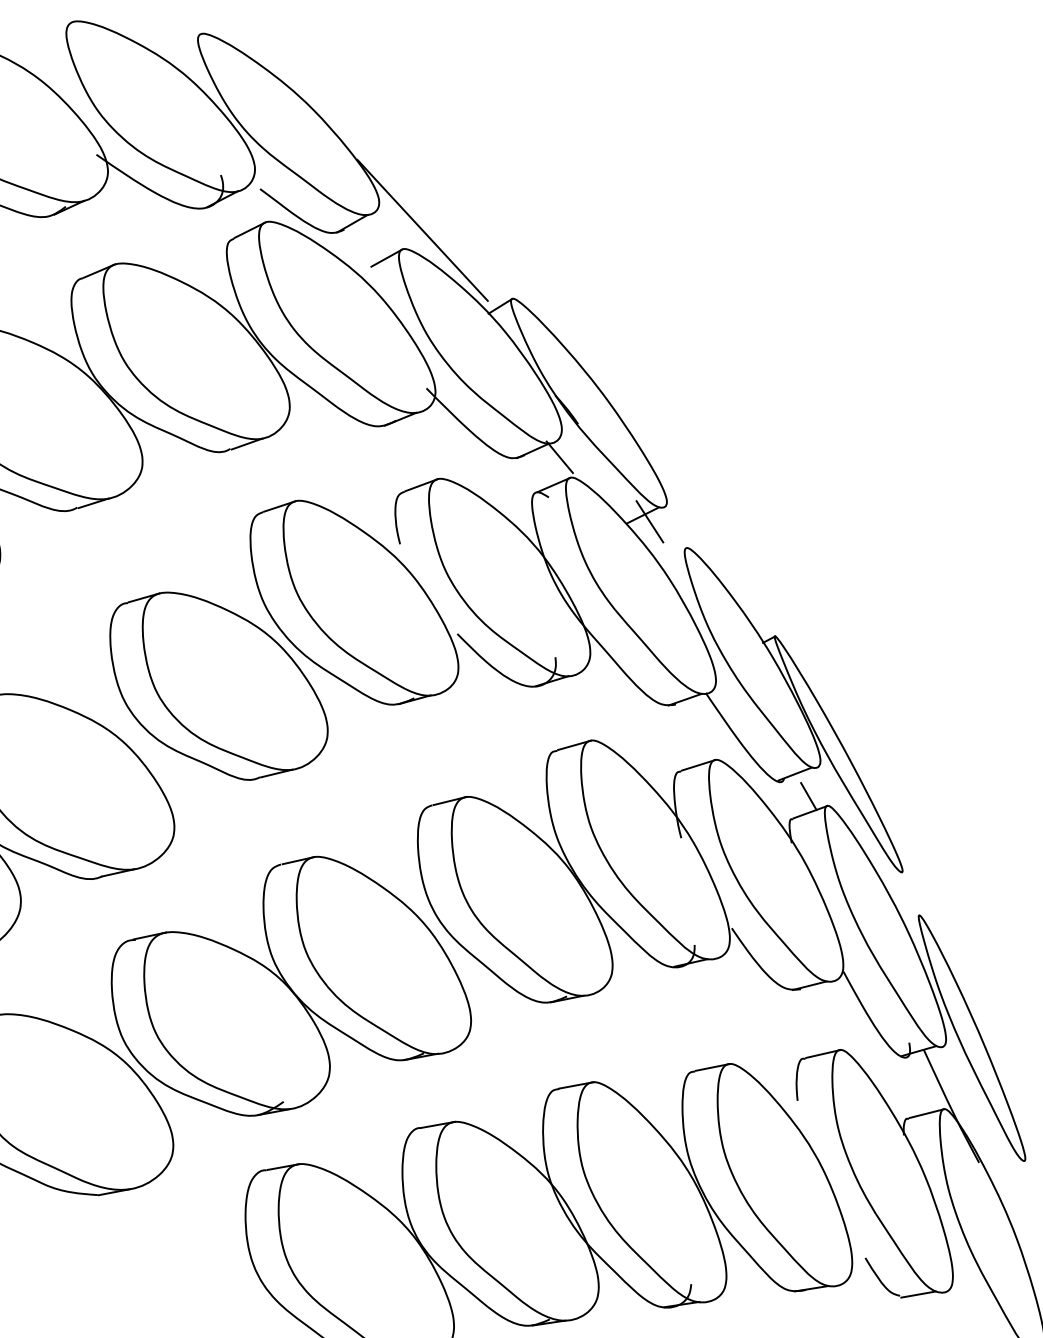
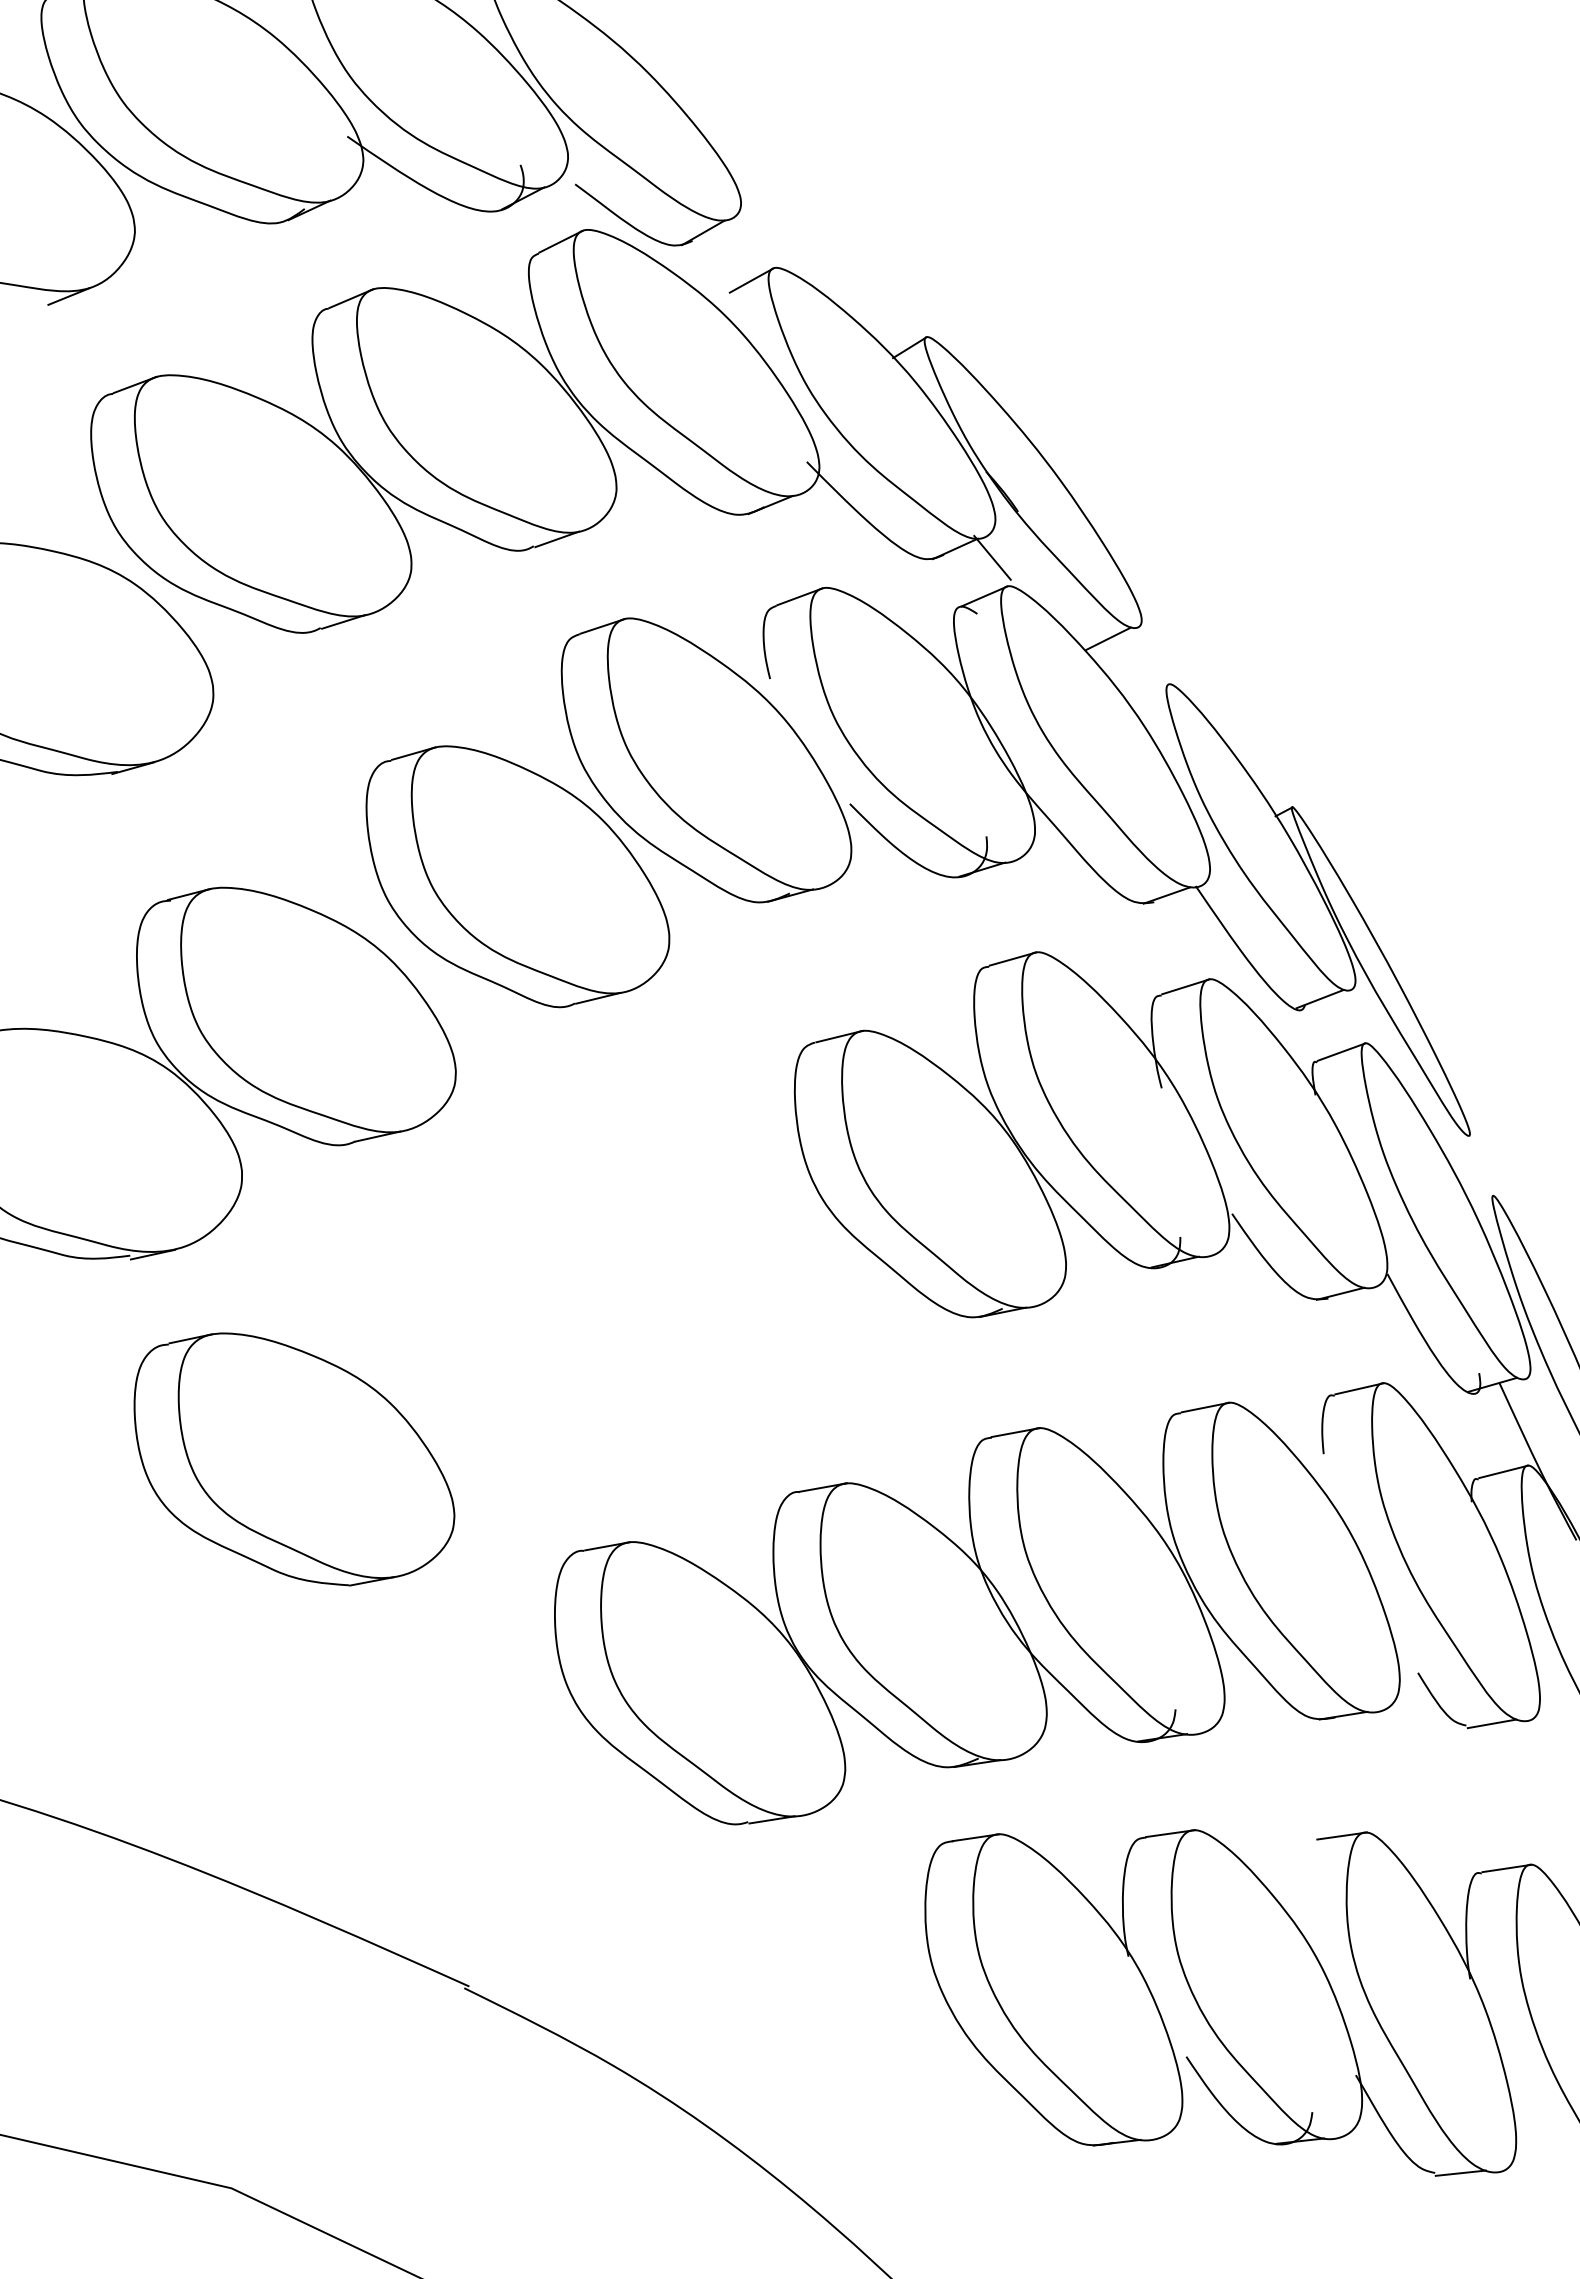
line: (422, 230) -> (801, 241), removed
line: (649, 521) -> (1117, 647), removed
line: (808, 796) -> (1339, 1030), removed
part: (291, 986) -> (618, 1294), removed

